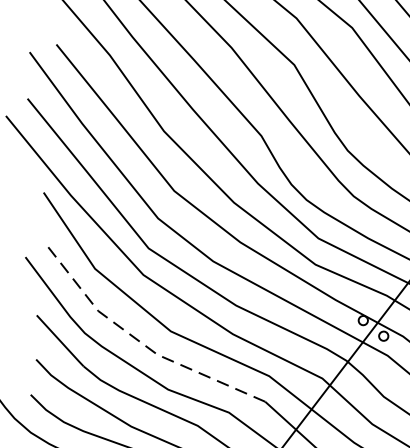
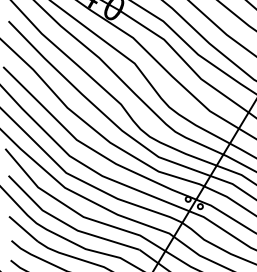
line: (138, 341) -> (66, 224), dashed -> solid

